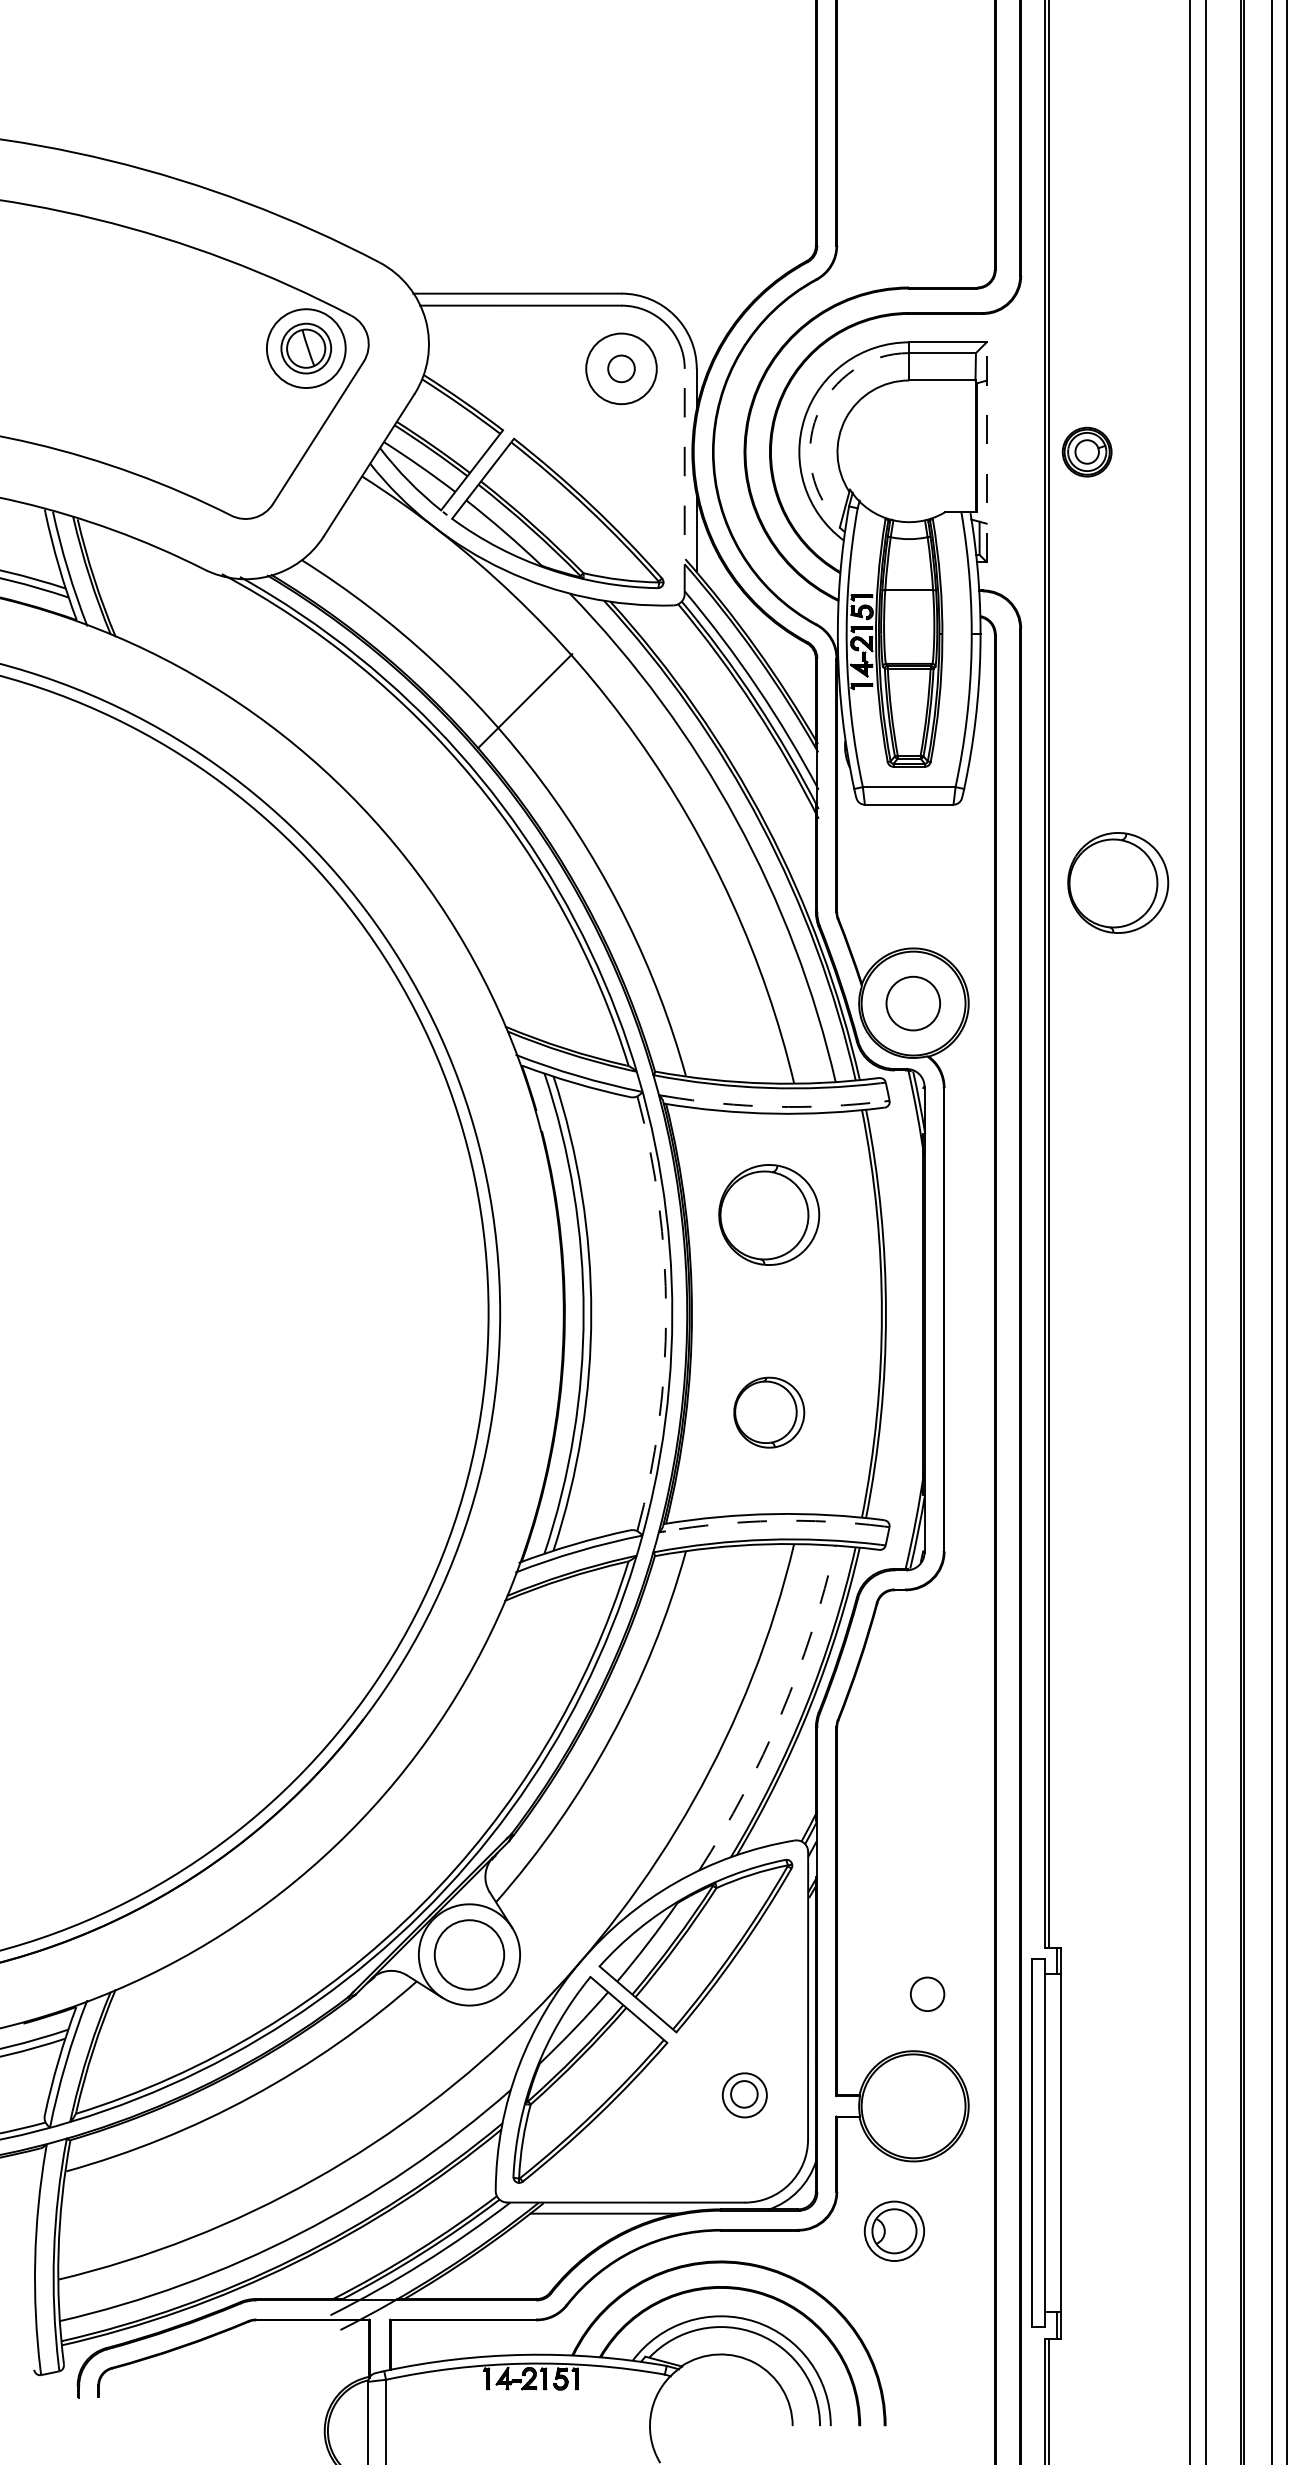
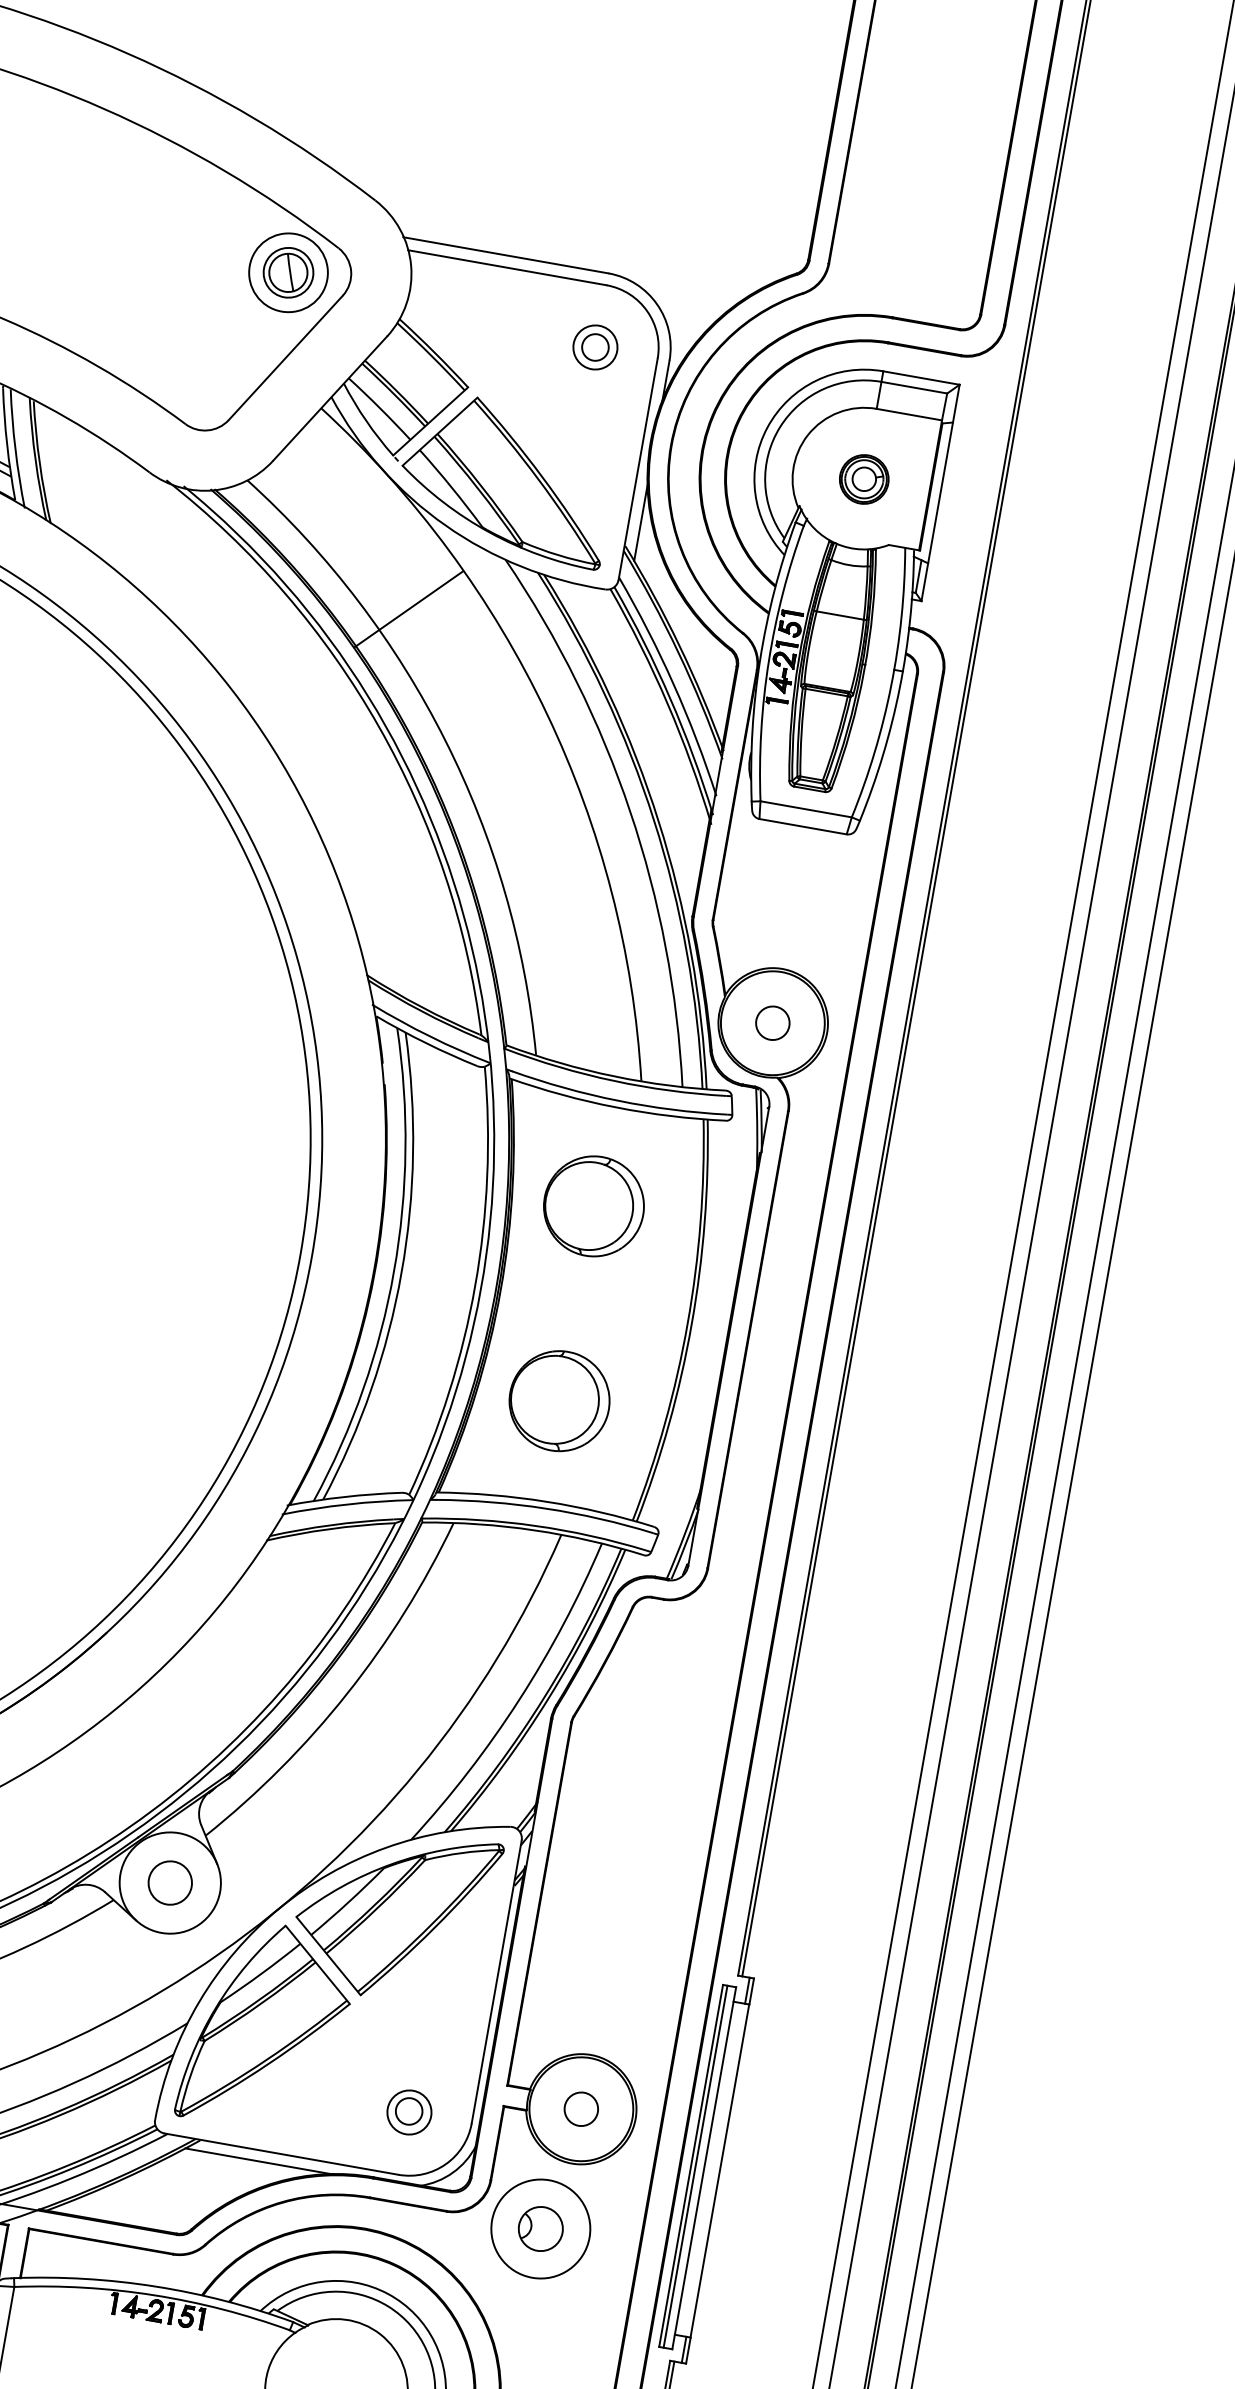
circle: (621, 368) -> (595, 347), size x0.62
arc: (817, 415) -> (780, 427), dashed -> solid
part: (1086, 451) -> (863, 478), moved
line: (986, 452) -> (940, 493), dashed -> solid
line: (684, 480) -> (638, 468), dashed -> solid
line: (525, 701) -> (409, 609), moved
part: (1118, 882) -> (995, 939), removed
circle: (913, 1003) -> (772, 1023), size x0.62
arc: (774, 1106) -> (618, 1100), dashed -> solid
arc: (666, 1313) -> (475, 1285), dashed -> solid
part: (769, 1412) -> (559, 1400), size x1.43
arc: (774, 1520) -> (546, 1508), dashed -> solid
arc: (781, 1714) -> (519, 1700), dashed -> solid
circle: (469, 1954) -> (170, 1882), size x0.62
circle: (927, 1993) -> (581, 2108), moved
part: (744, 2095) -> (409, 2112), moved
line: (1036, 2142) -> (696, 2166), added
circle: (893, 2230) -> (540, 2228), size x1.67

